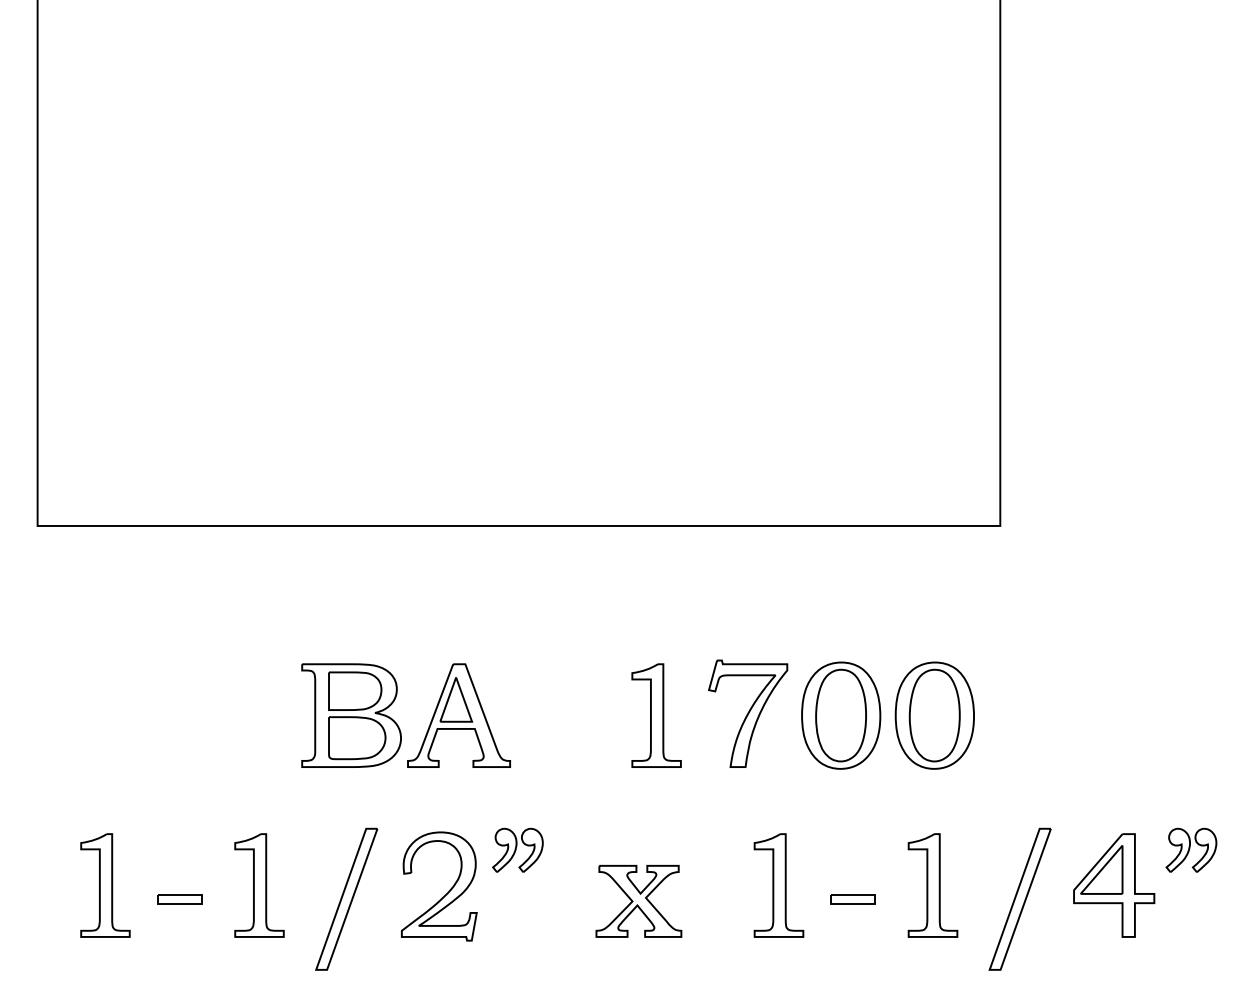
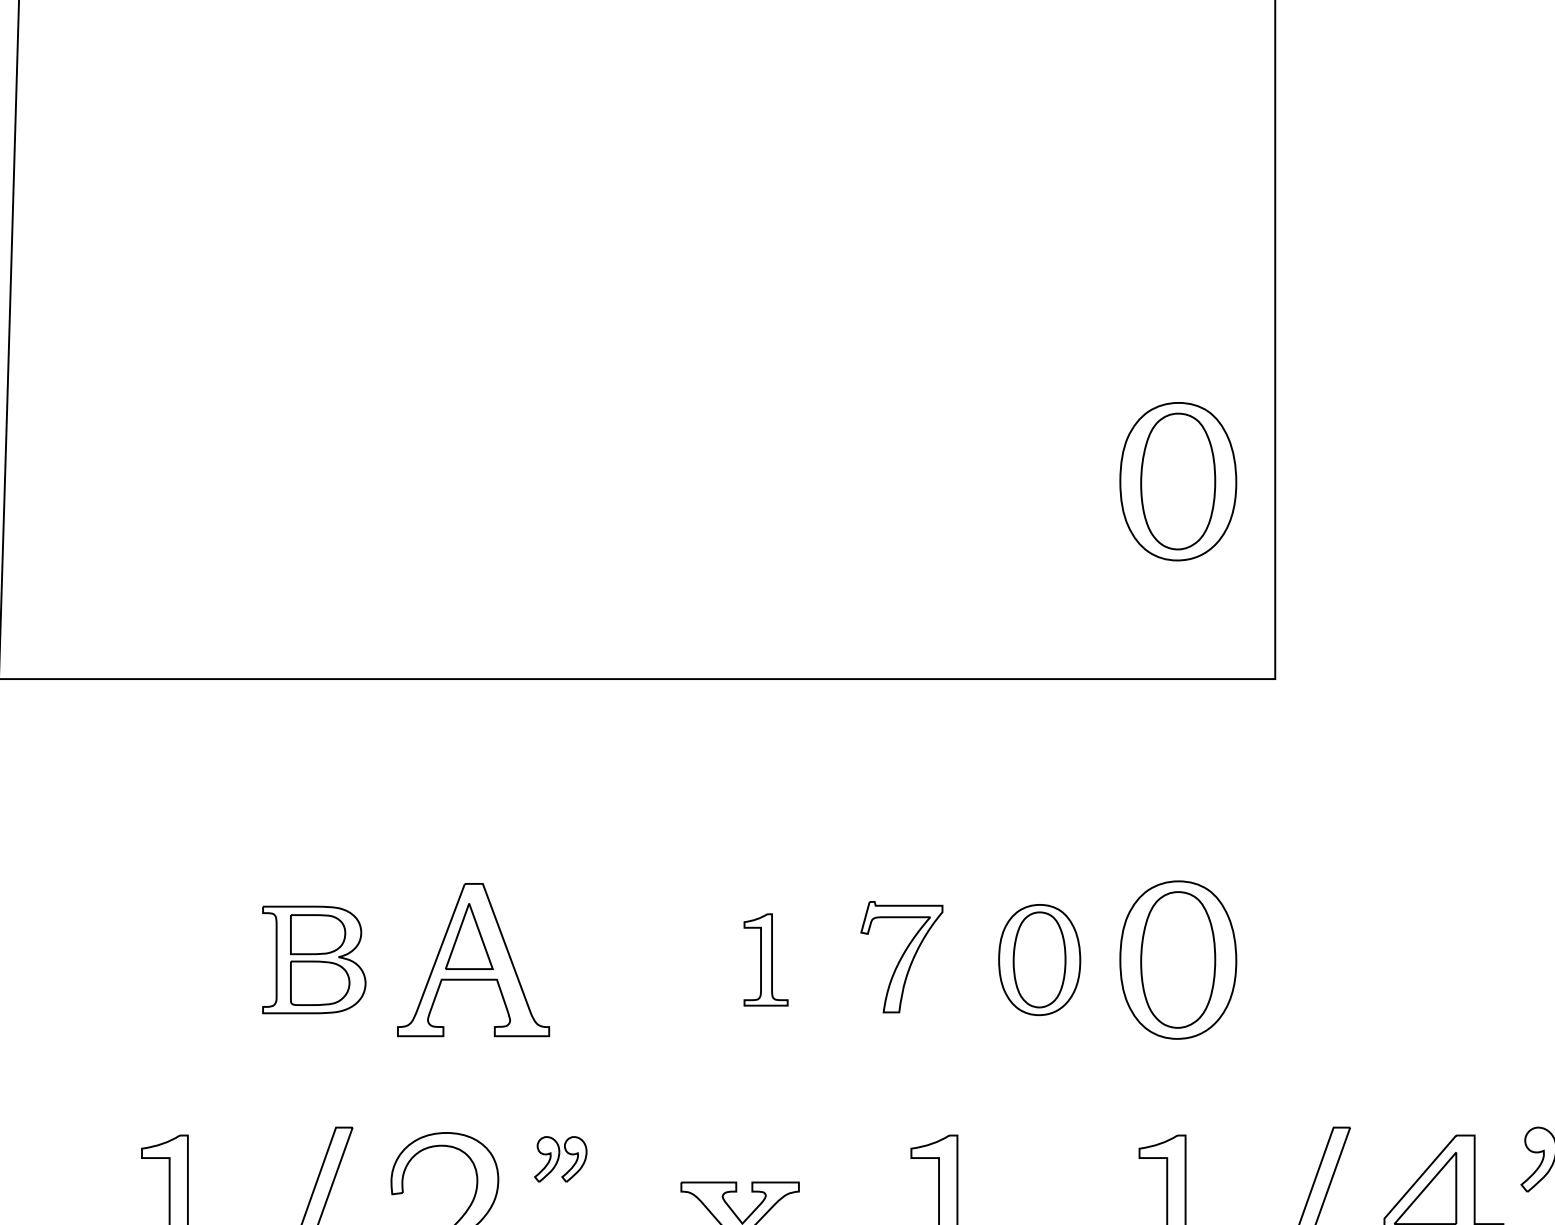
part: (934, 392) -> (1177, 481), added
part: (748, 713) -> (902, 956), size x0.7
part: (351, 715) -> (314, 959), size x0.7
part: (656, 715) -> (765, 959), size x0.6
part: (841, 715) -> (1040, 959), size x0.7
part: (517, 849) -> (560, 1158), size x0.7

